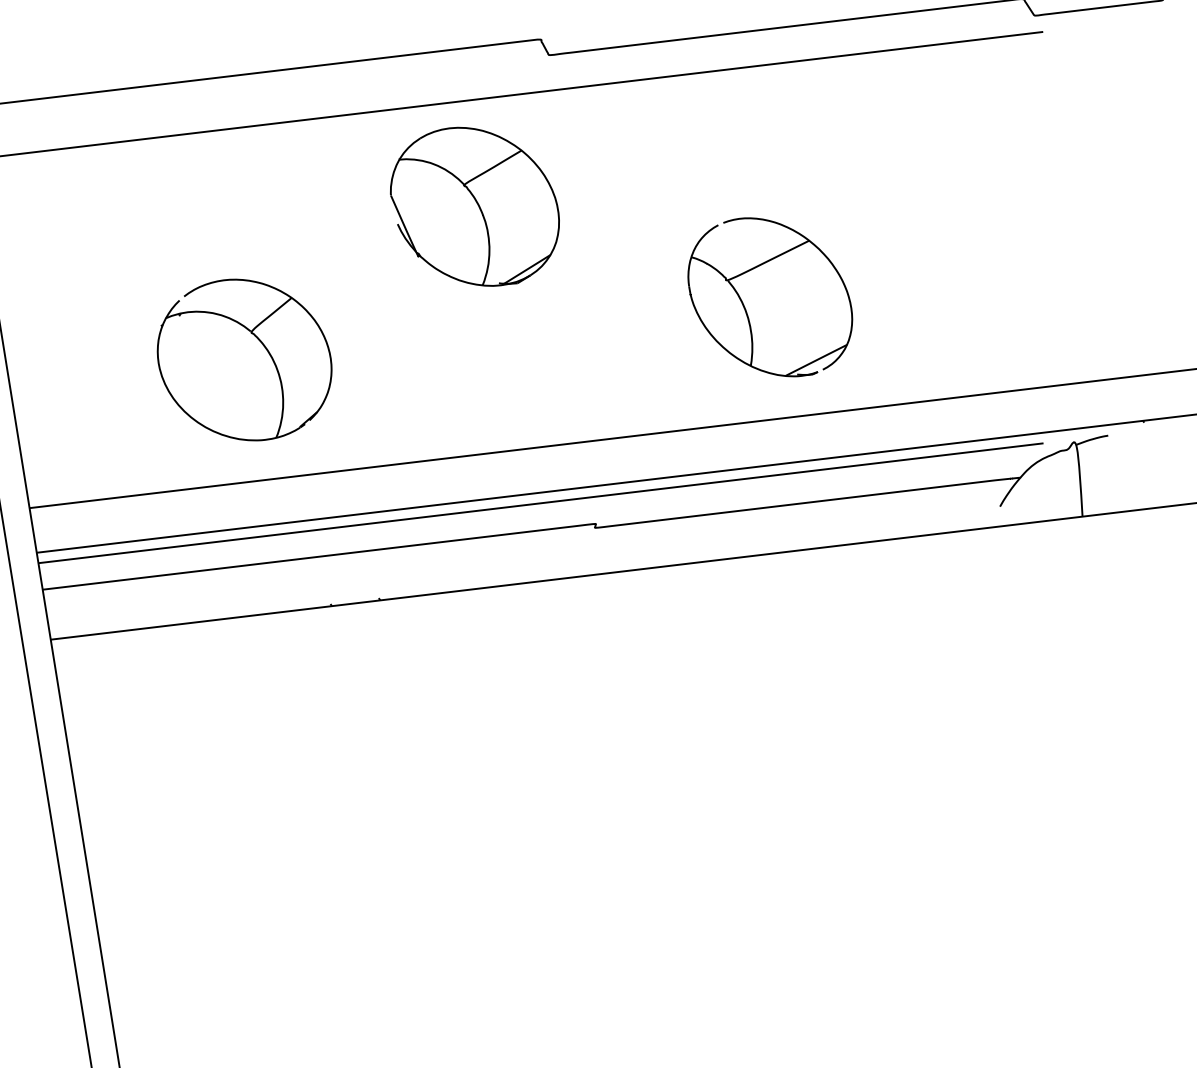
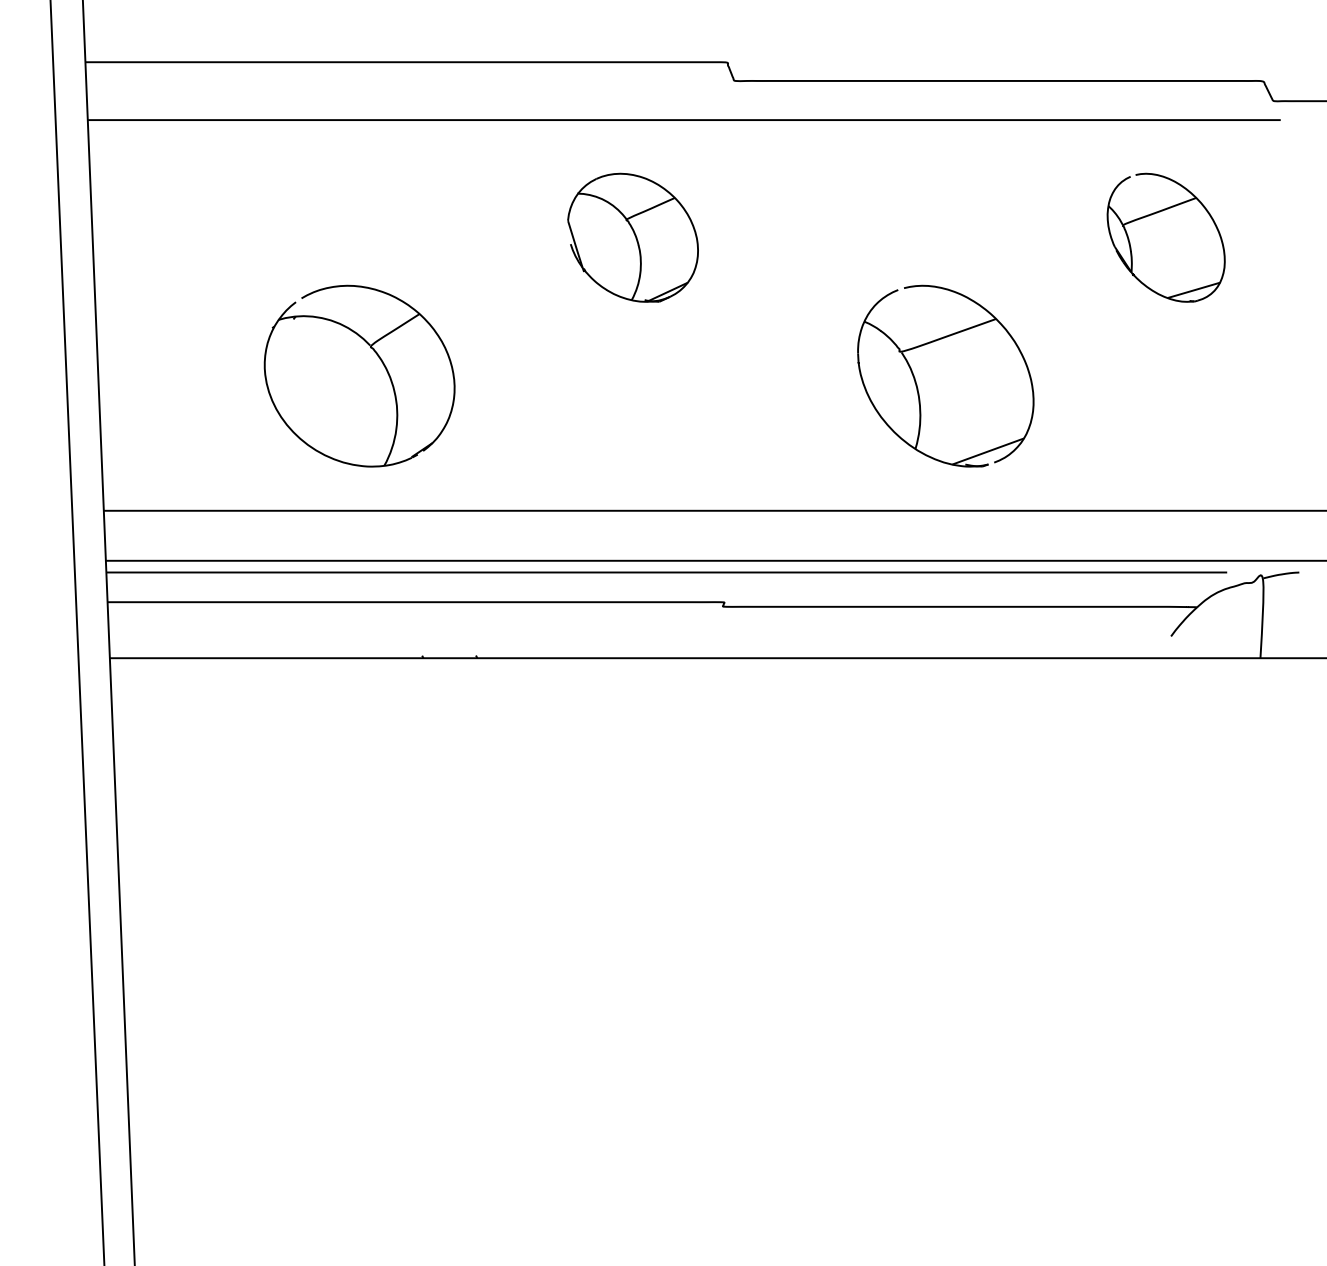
part: (952, 149) -> (1165, 237), added
part: (474, 206) -> (632, 237), size x0.71

